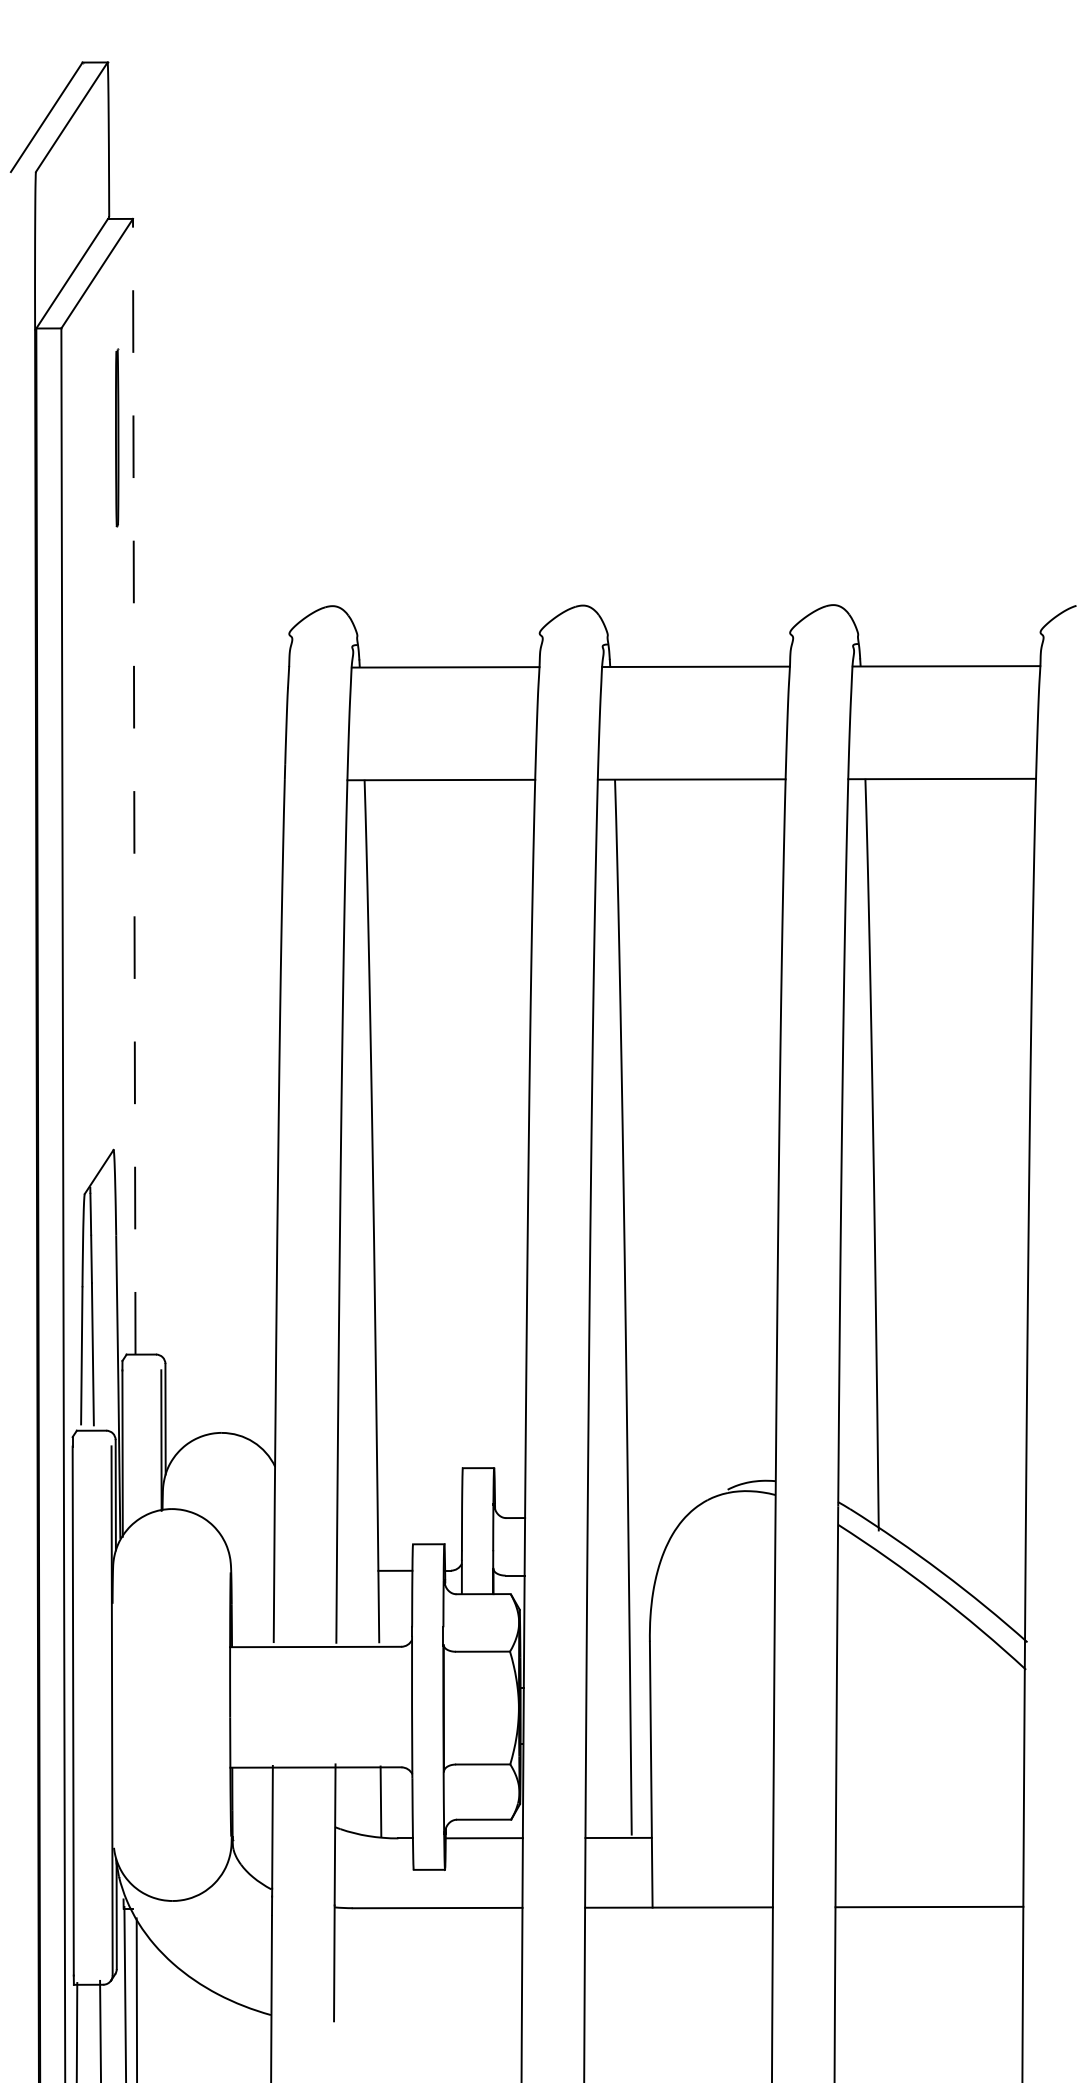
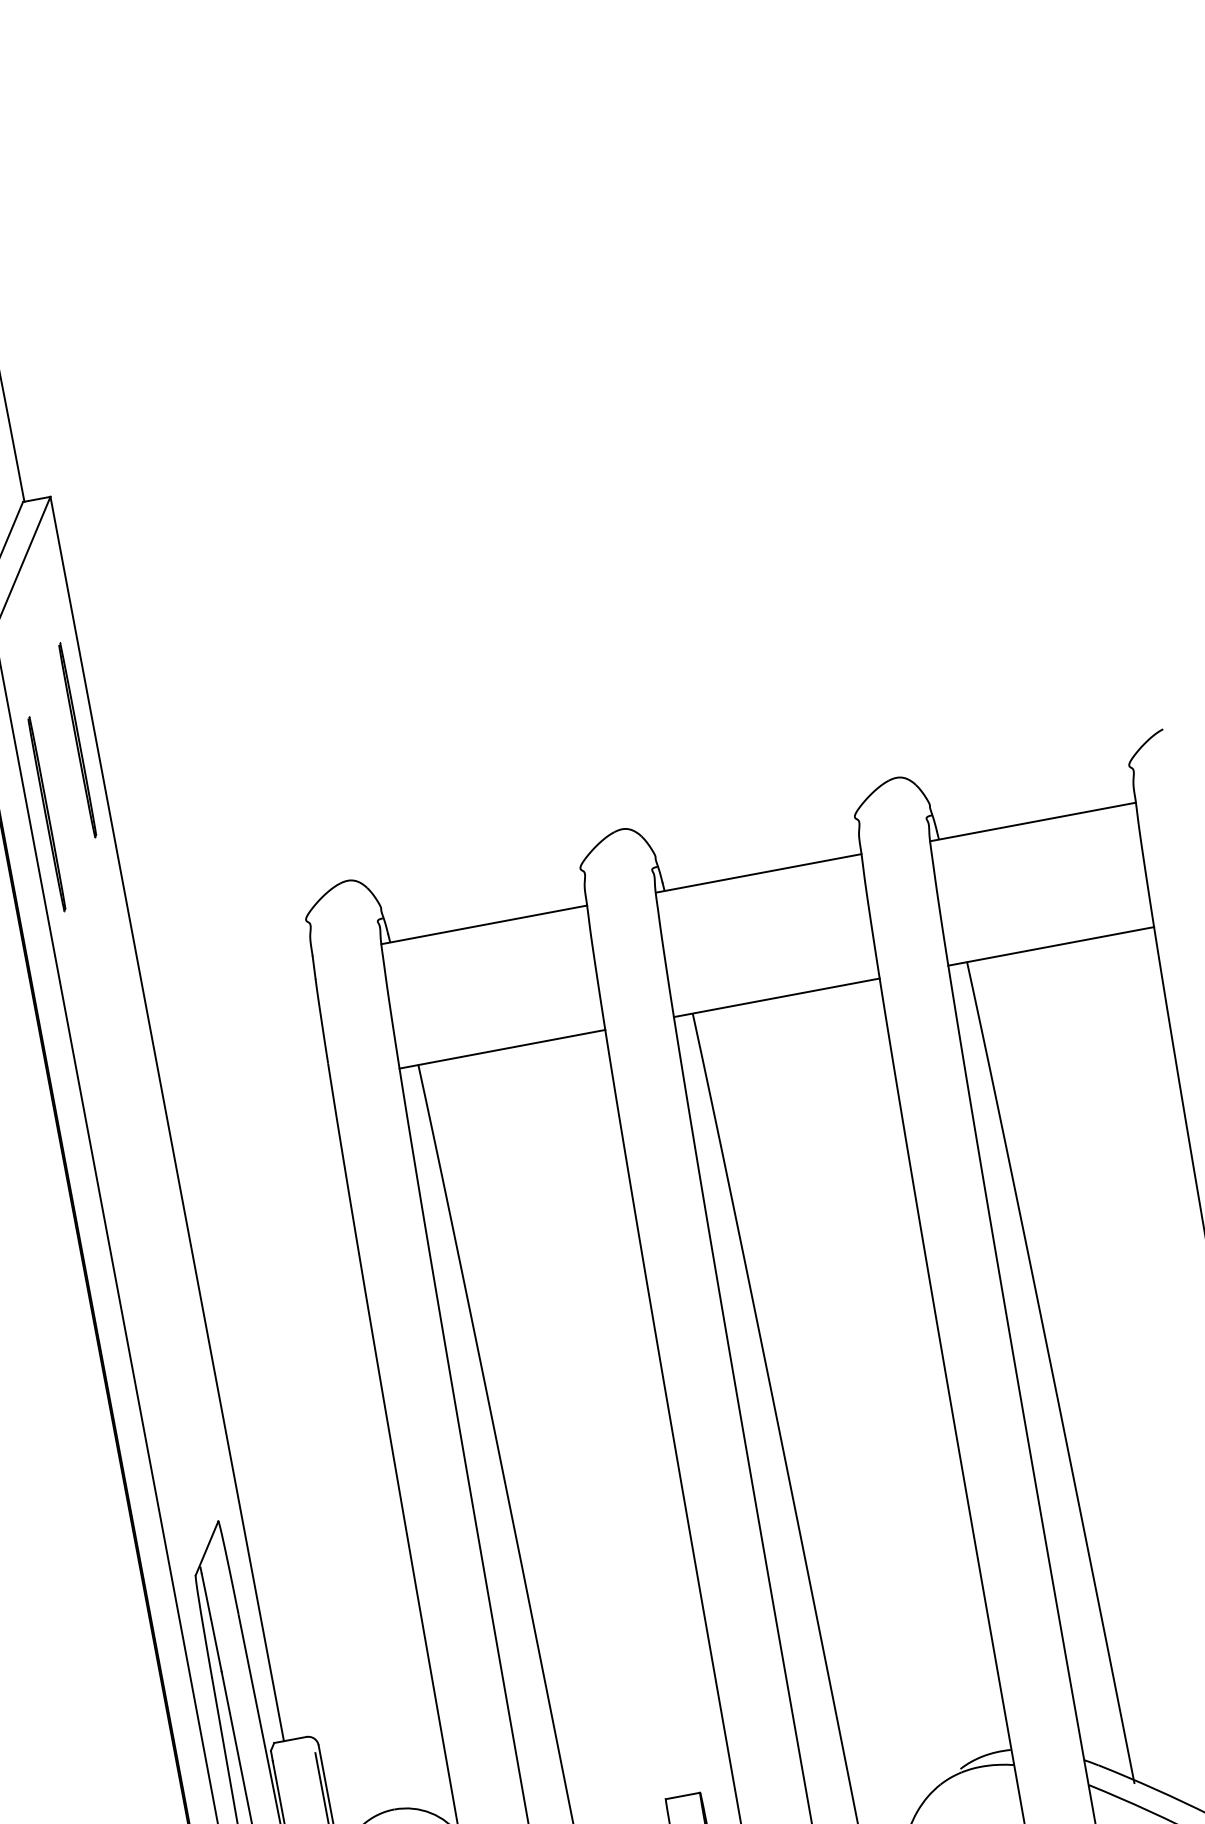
part: (77, 497) -> (46, 813), added
line: (134, 786) -> (167, 1118), dashed -> solid

